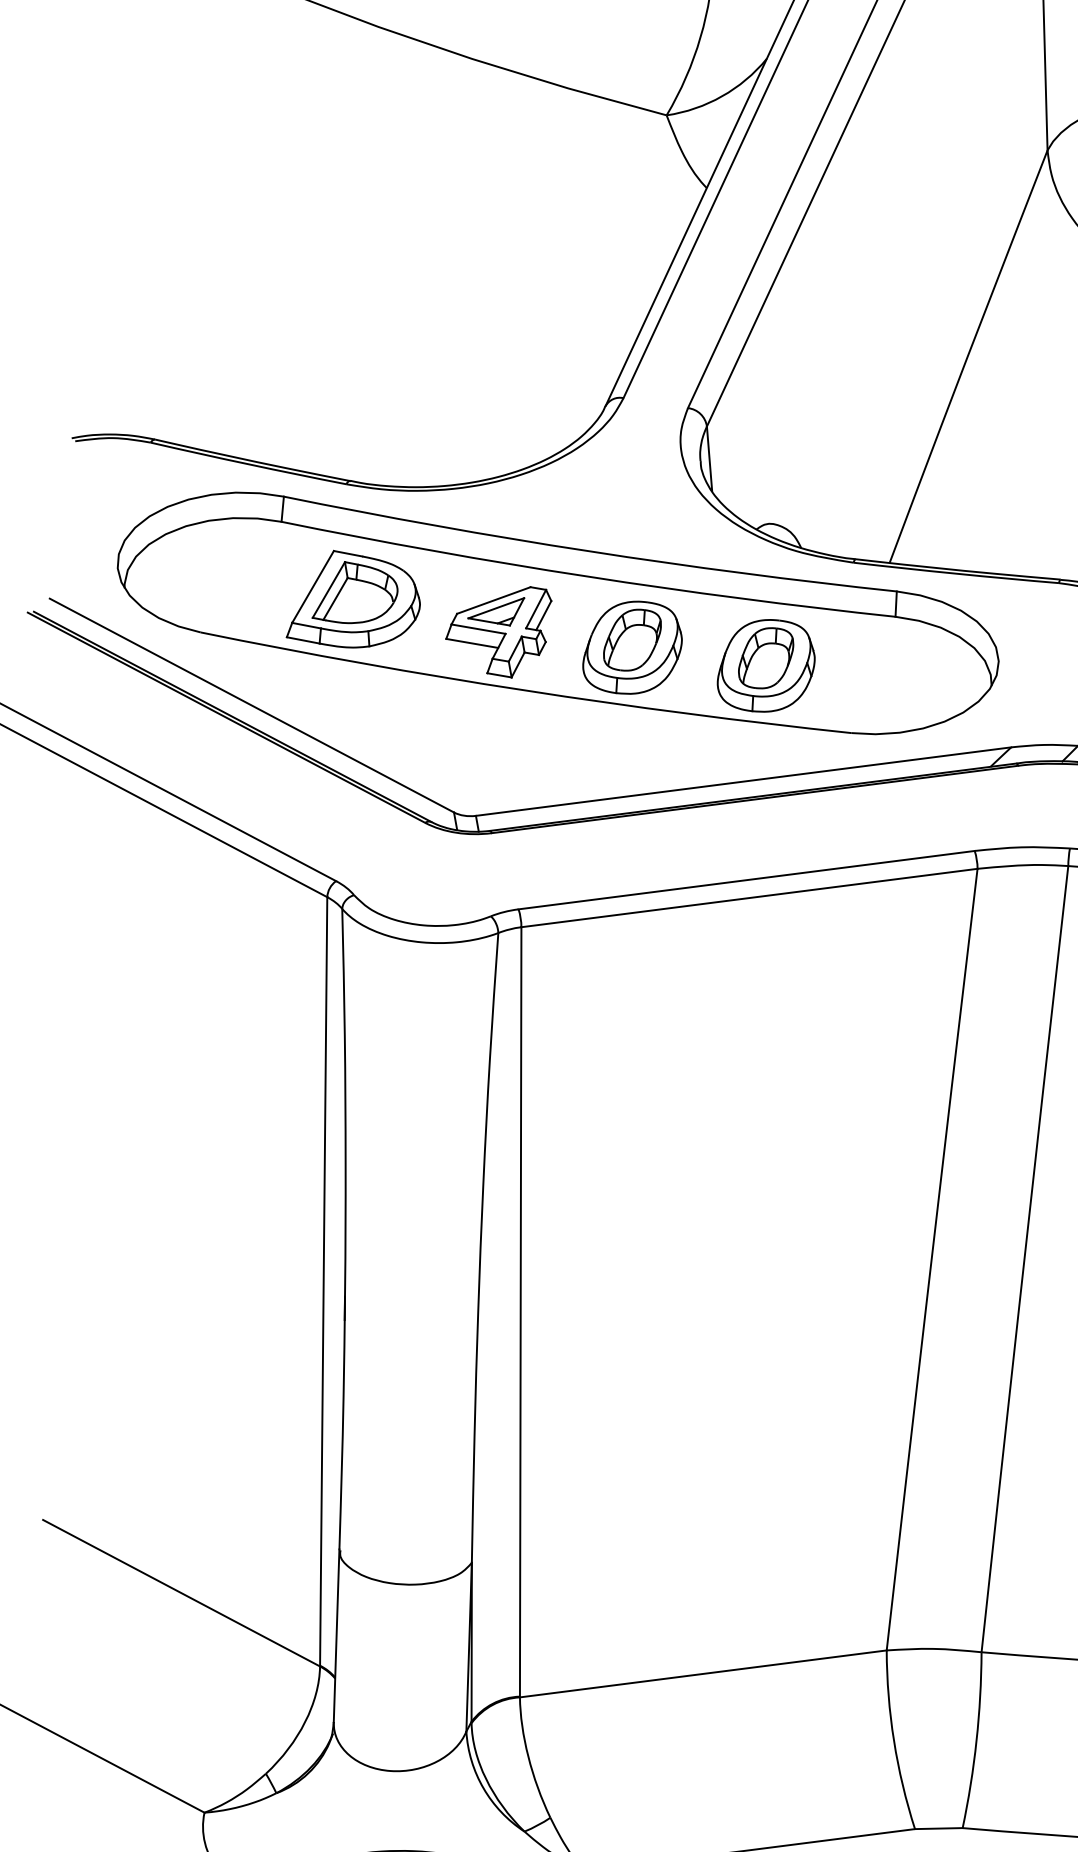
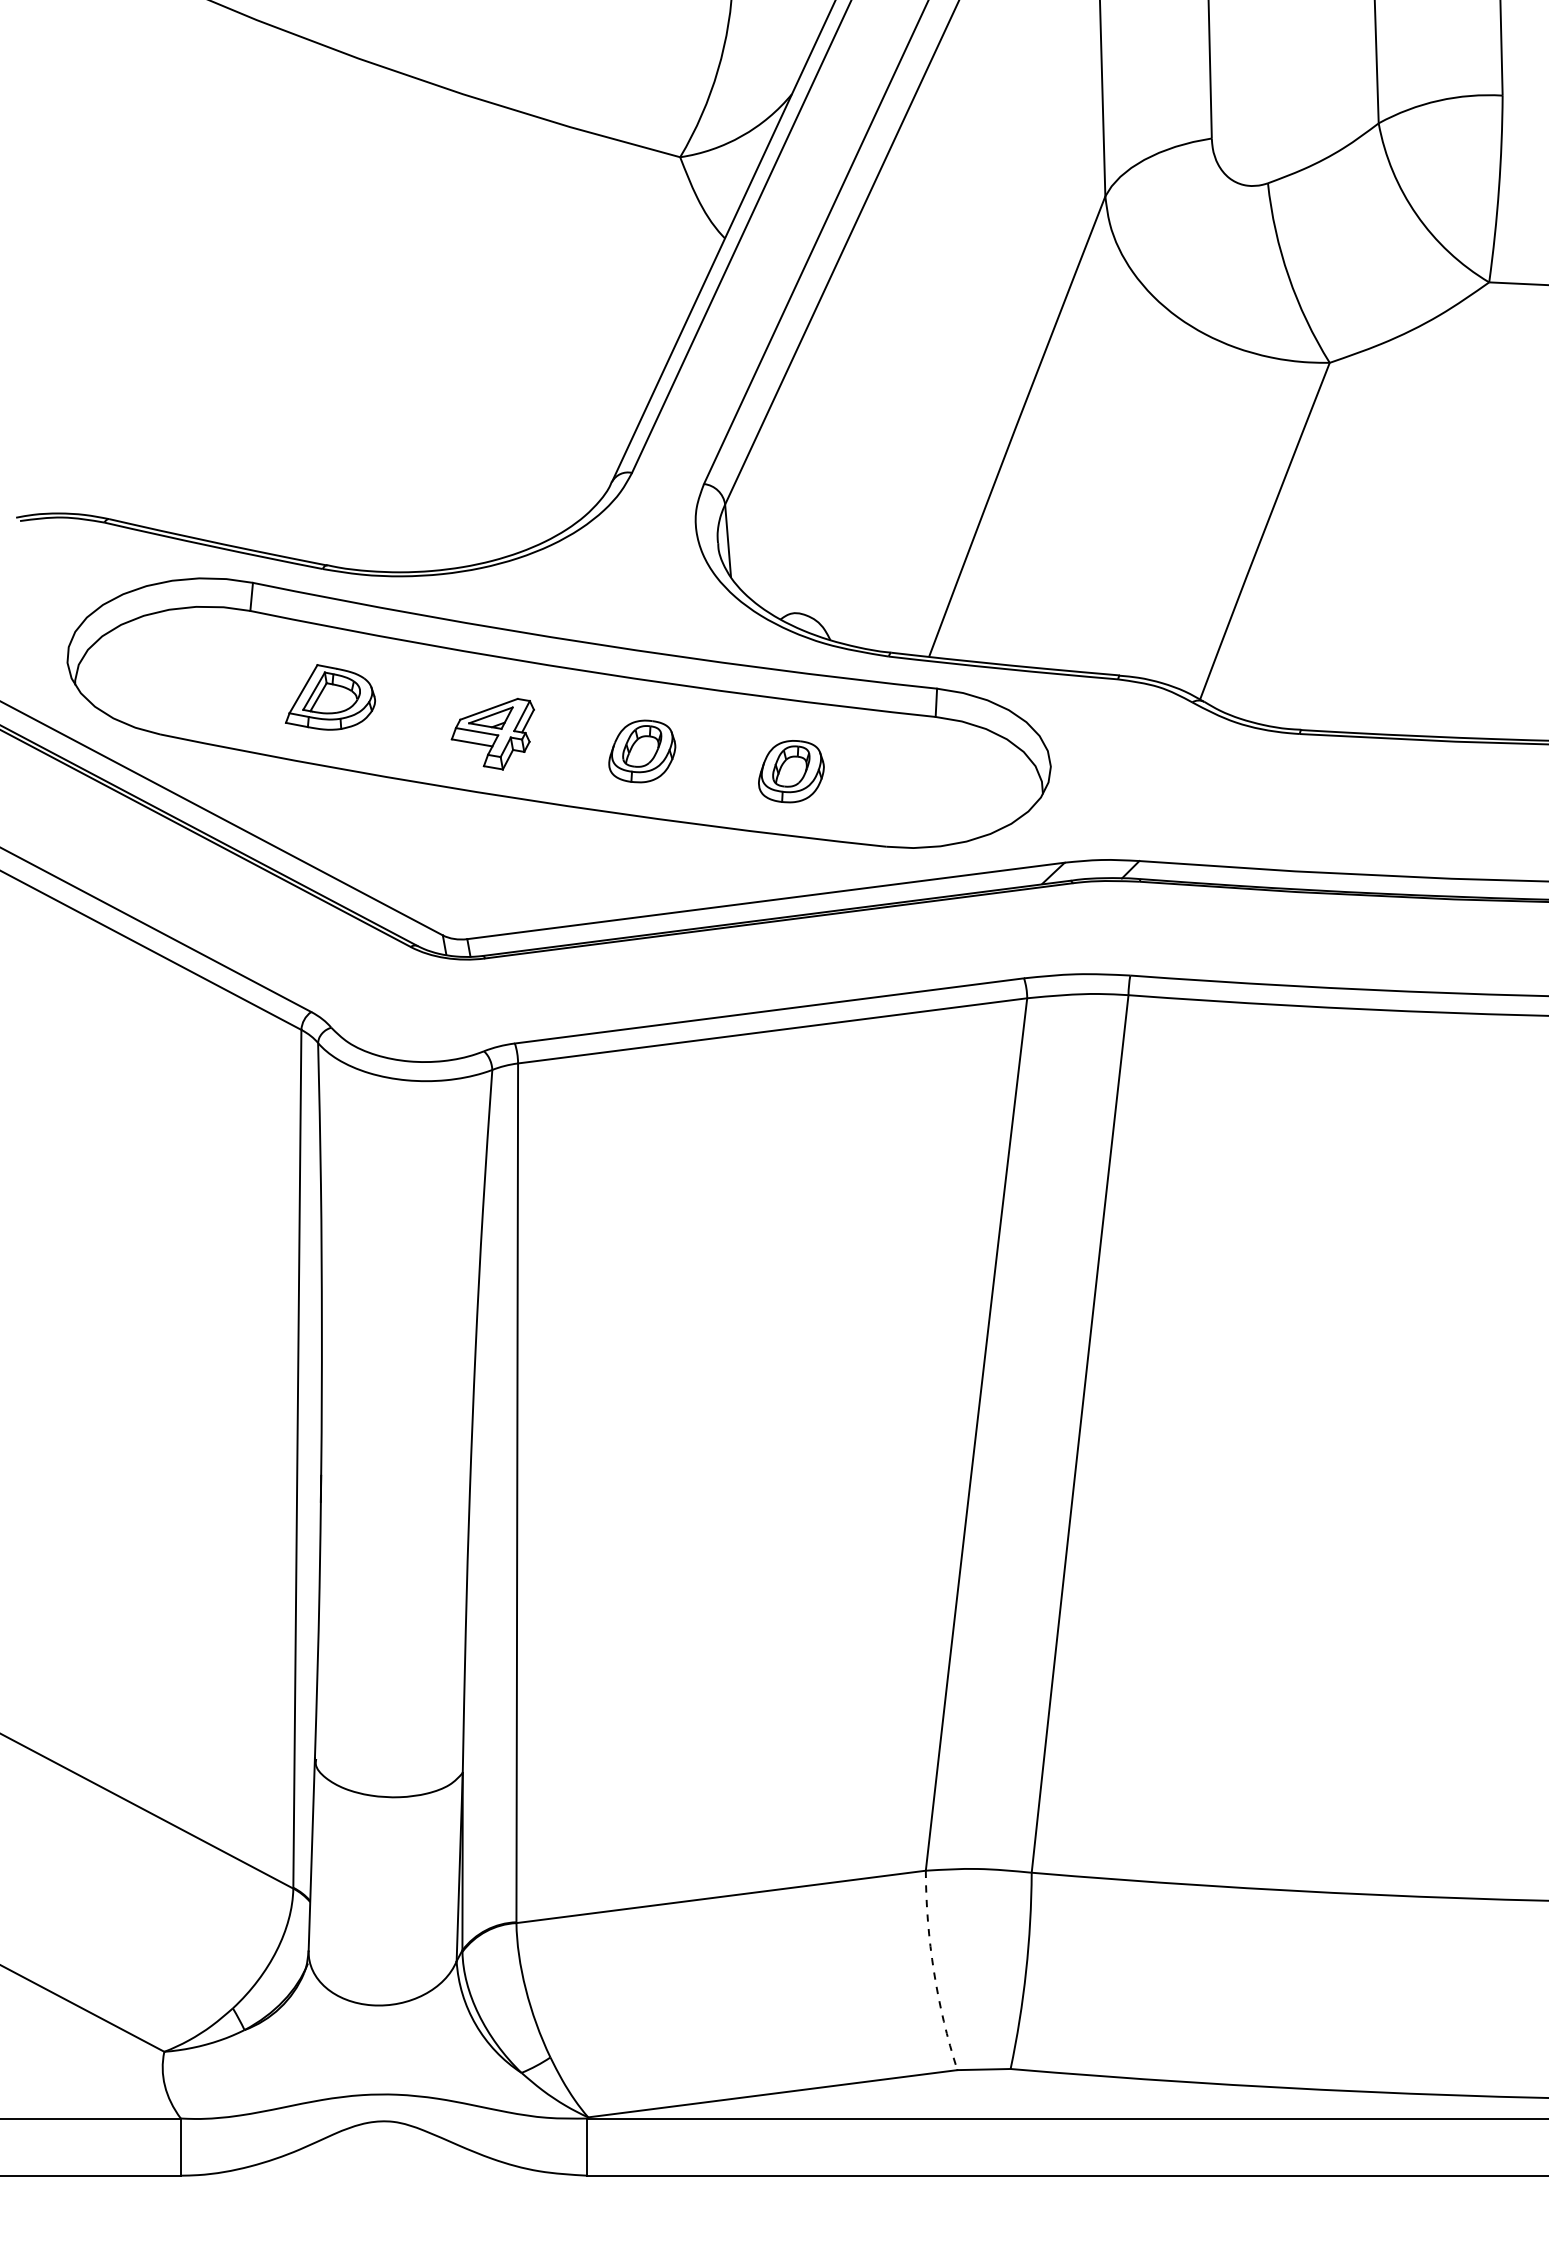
part: (353, 599) -> (330, 697), size x0.6
part: (498, 631) -> (492, 733), size x0.7
part: (632, 647) -> (642, 751), size x0.6
part: (766, 665) -> (791, 771), size x0.6
arc: (893, 1740) -> (933, 1971), solid -> dashed

